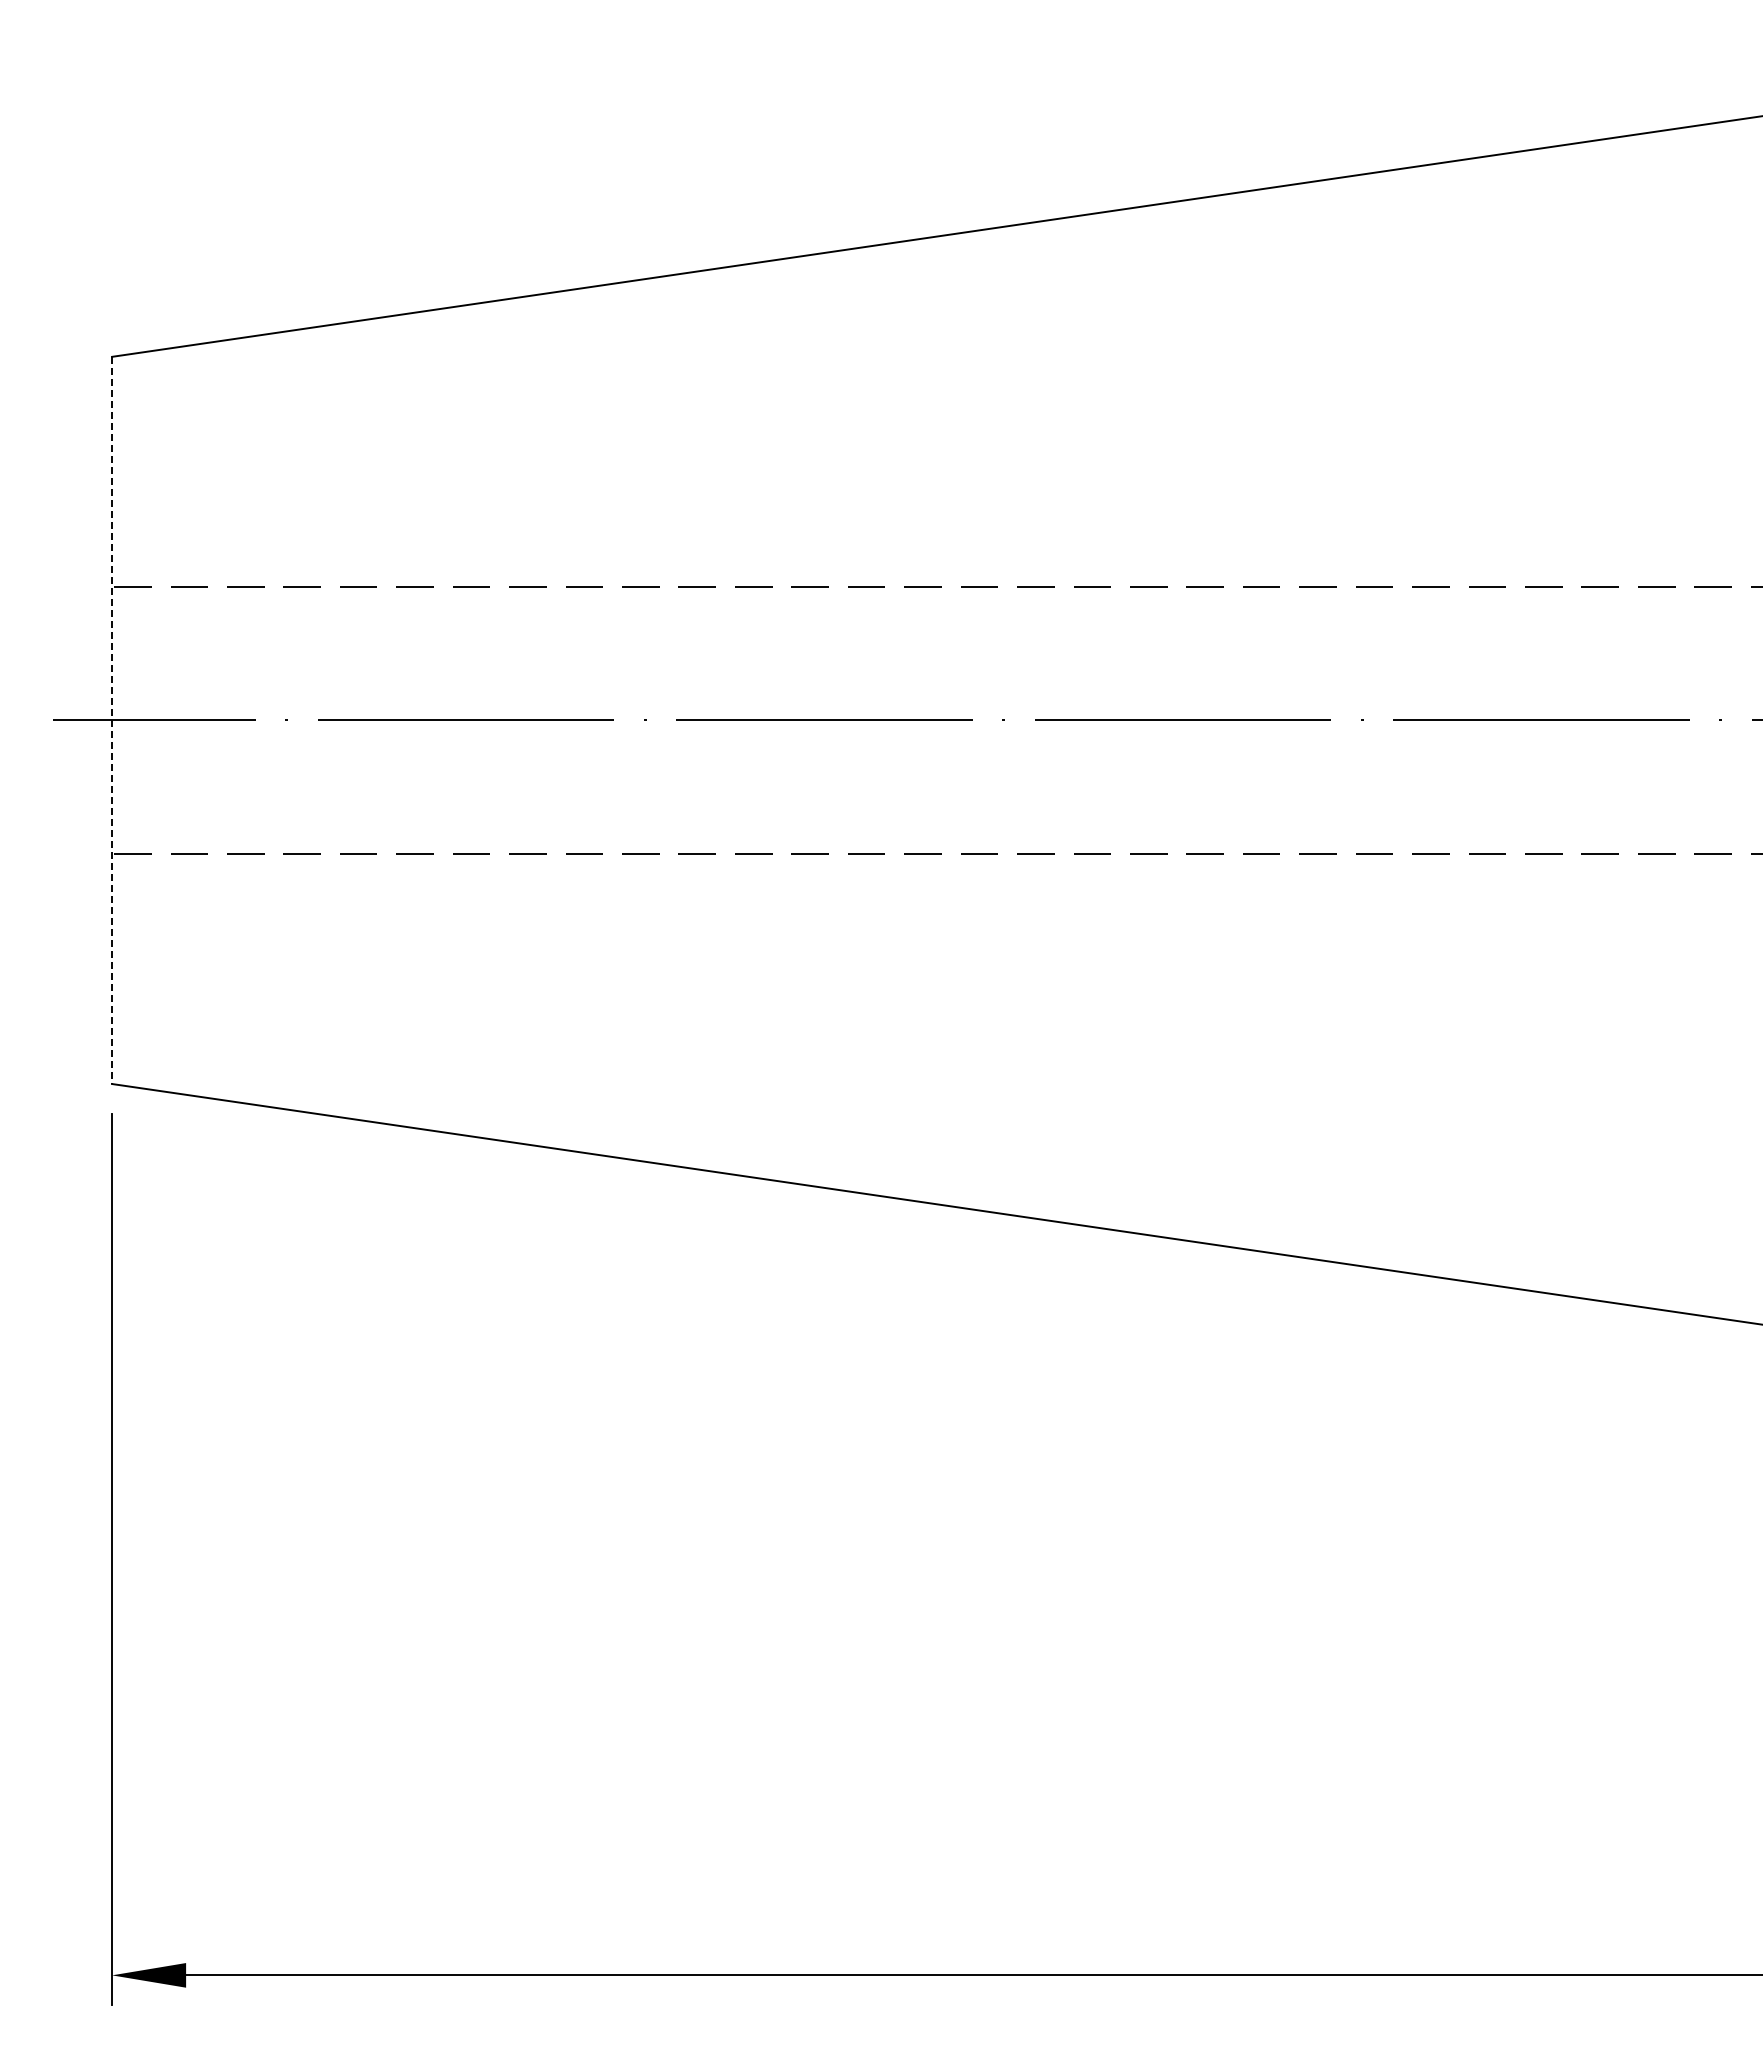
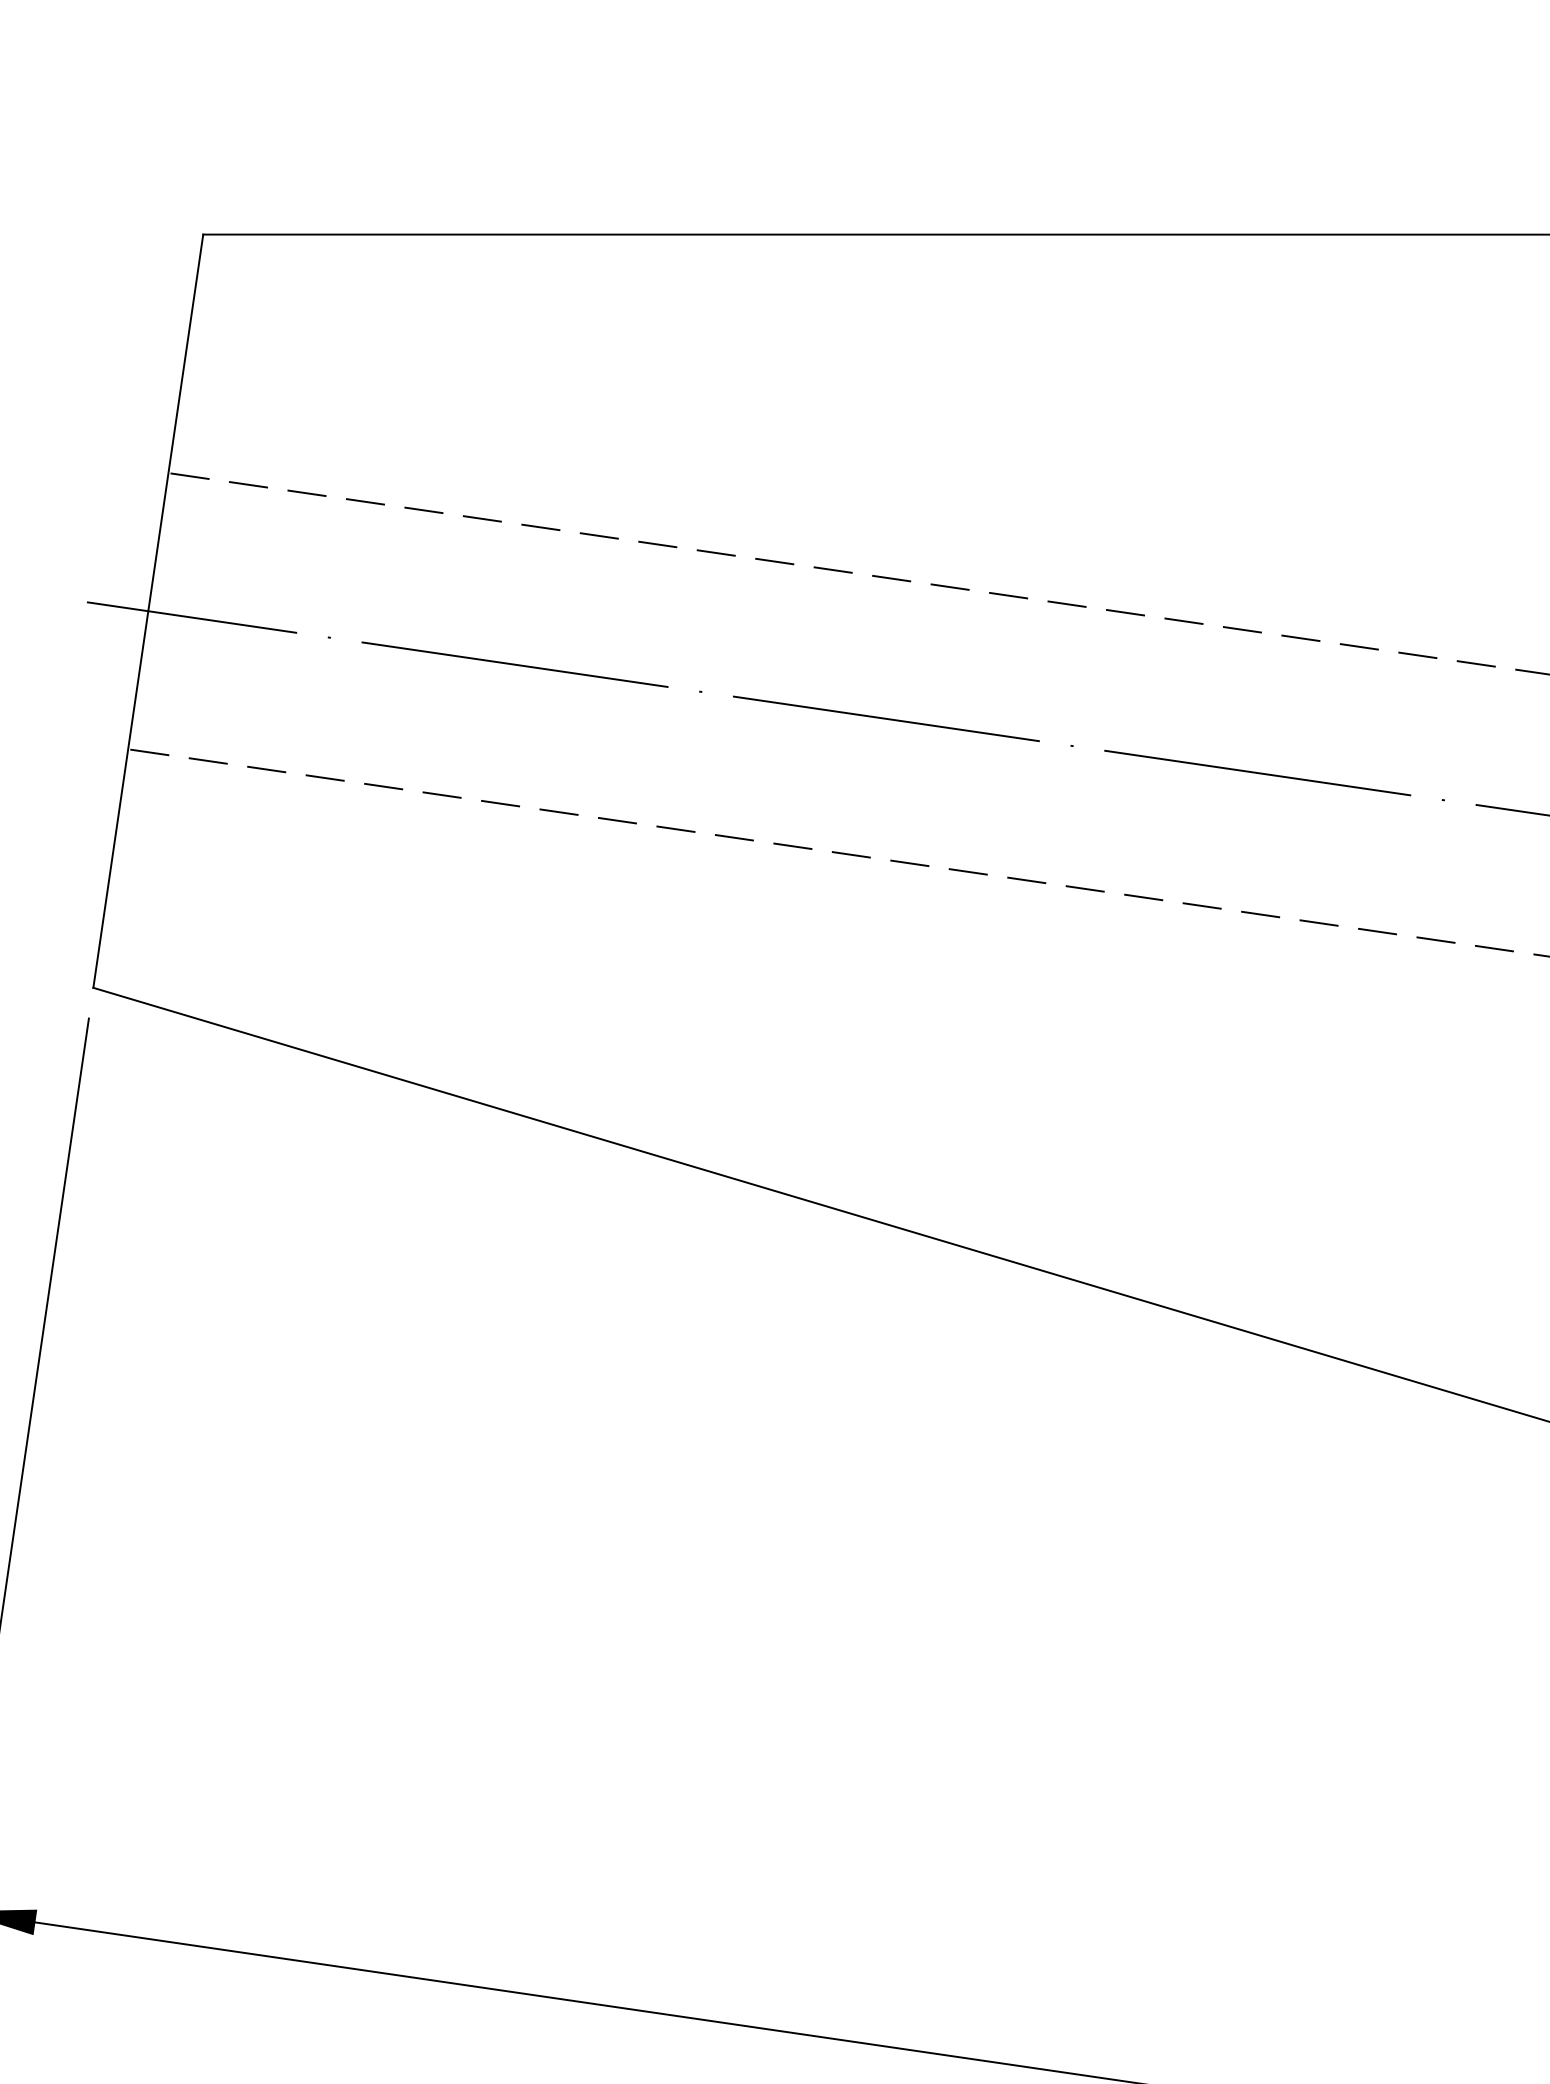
line: (112, 720) -> (148, 611), dashed -> solid

